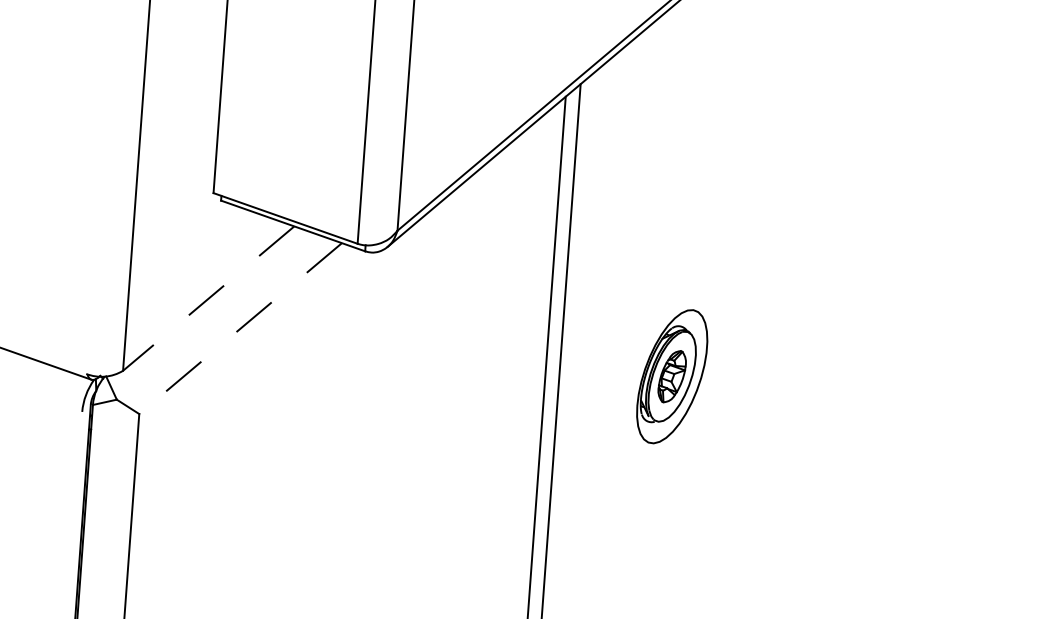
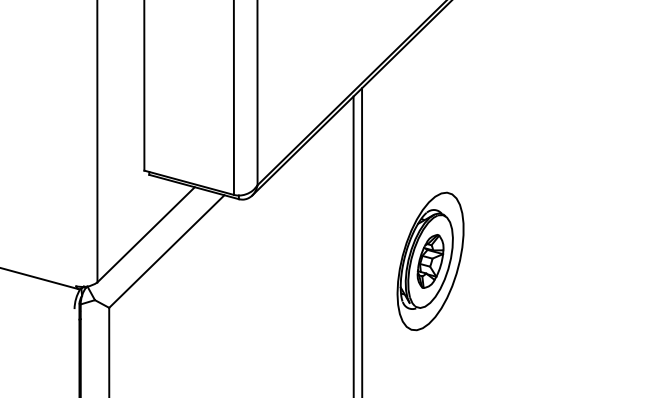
line: (207, 299) -> (145, 235), dashed -> solid
line: (240, 328) -> (166, 251), dashed -> solid
part: (672, 376) -> (430, 261), size x1.67

